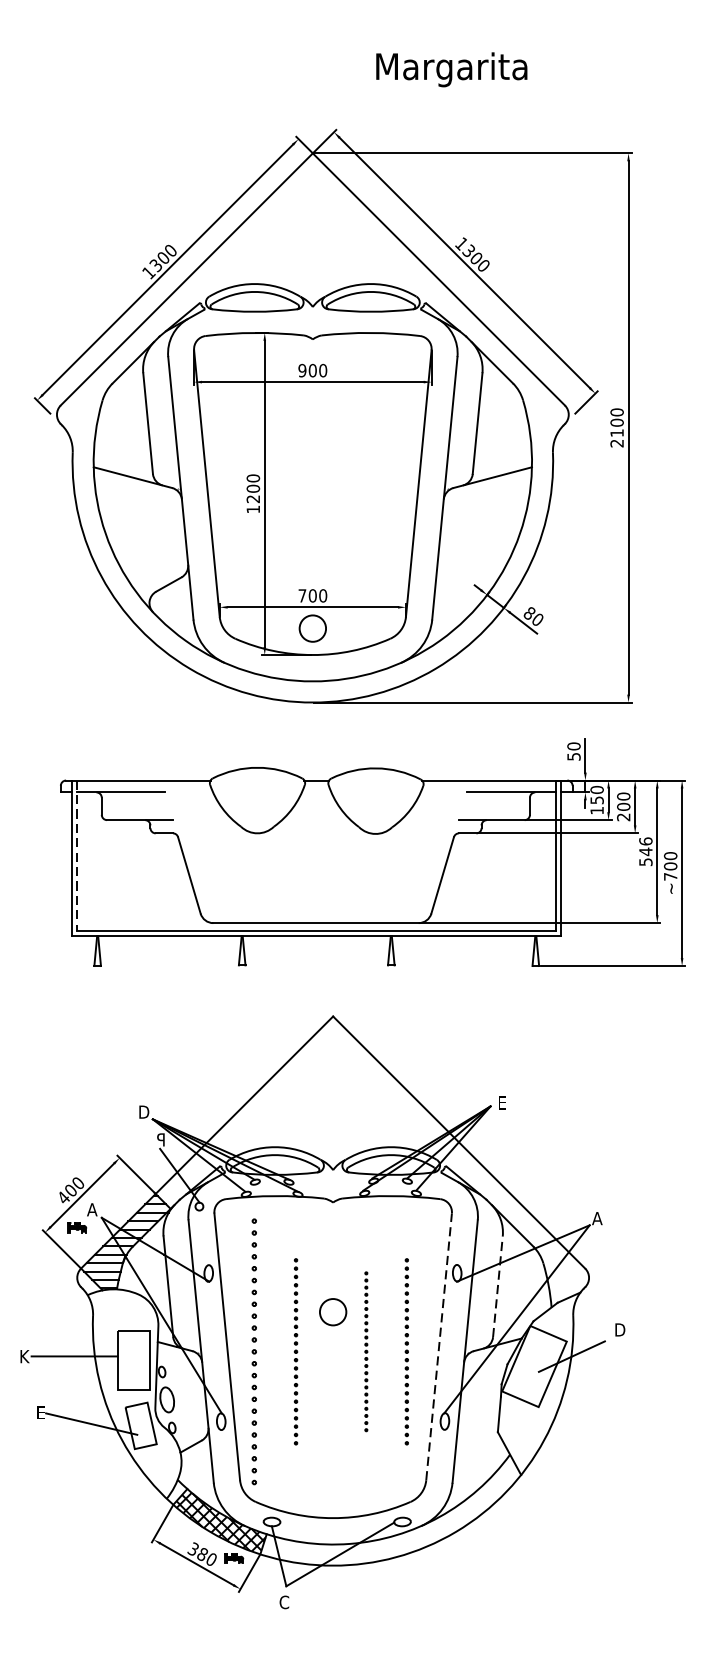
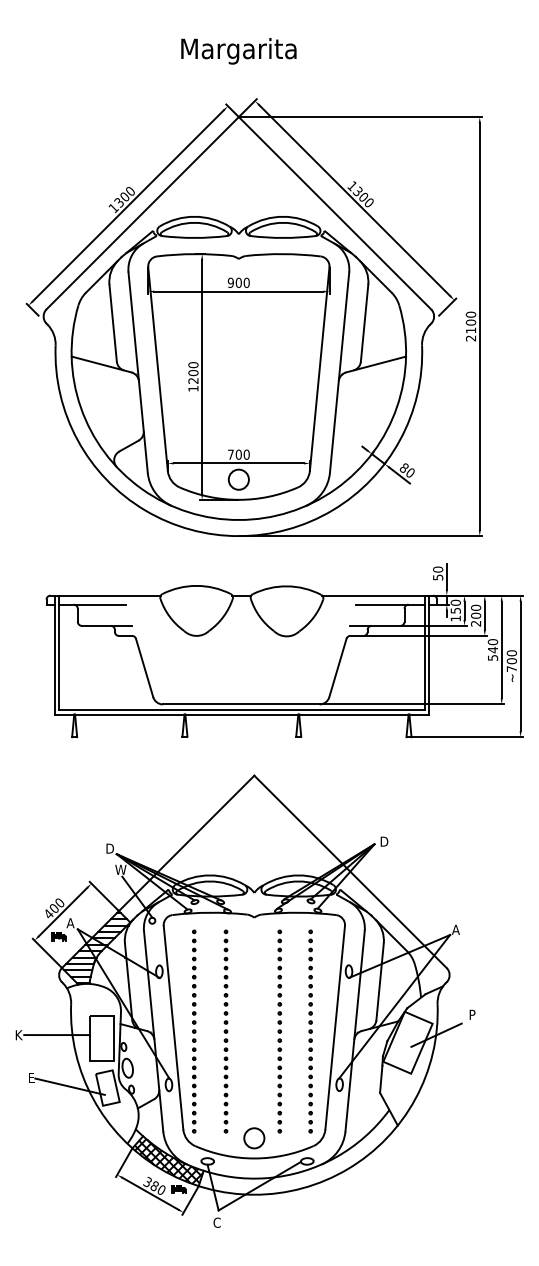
text: (451, 70) -> (238, 51), moved
text: (645, 840) -> (492, 641), 546 -> 540
line: (77, 856) -> (59, 653), dashed -> solid
text: (503, 1102) -> (384, 841), E -> D
text: (157, 1139) -> (120, 869), P -> W
line: (498, 1286) -> (380, 981), dashed -> solid
circle: (333, 1312) -> (254, 1138), moved
text: (621, 1329) -> (474, 1014), D -> P
line: (439, 1346) -> (335, 1027), dashed -> solid
part: (295, 1351) -> (225, 1031), size x1.43
part: (366, 1351) -> (279, 1031), size x1.67
part: (406, 1351) -> (310, 1031), size x1.43

